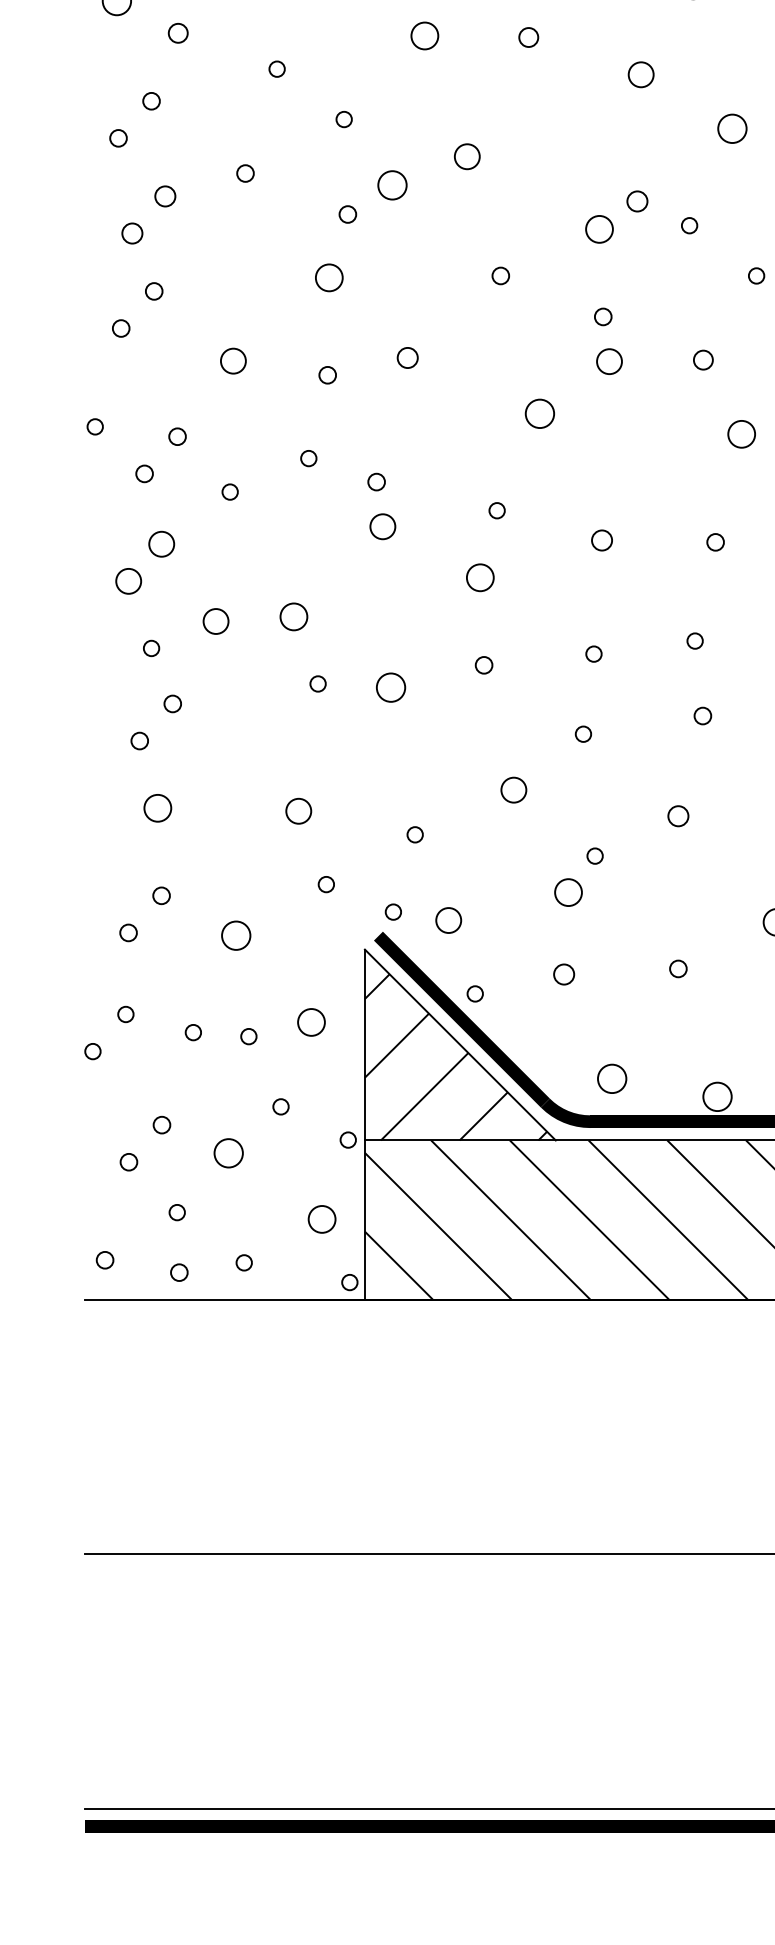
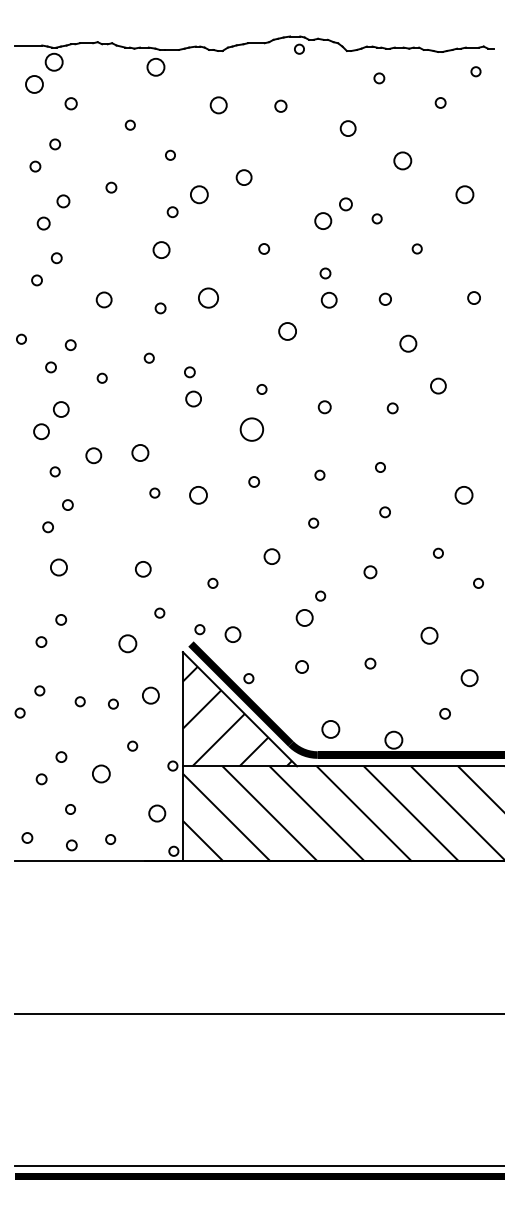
circle: (407, 357) -> (208, 297), size x1.6
circle: (479, 577) -> (251, 429), size x1.4
circle: (235, 935) -> (127, 643), moved

